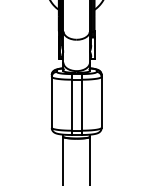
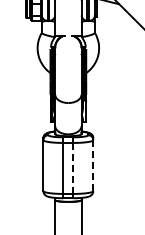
line: (101, 102) -> (93, 165), solid -> dashed
line: (81, 105) -> (73, 168), solid -> dashed

